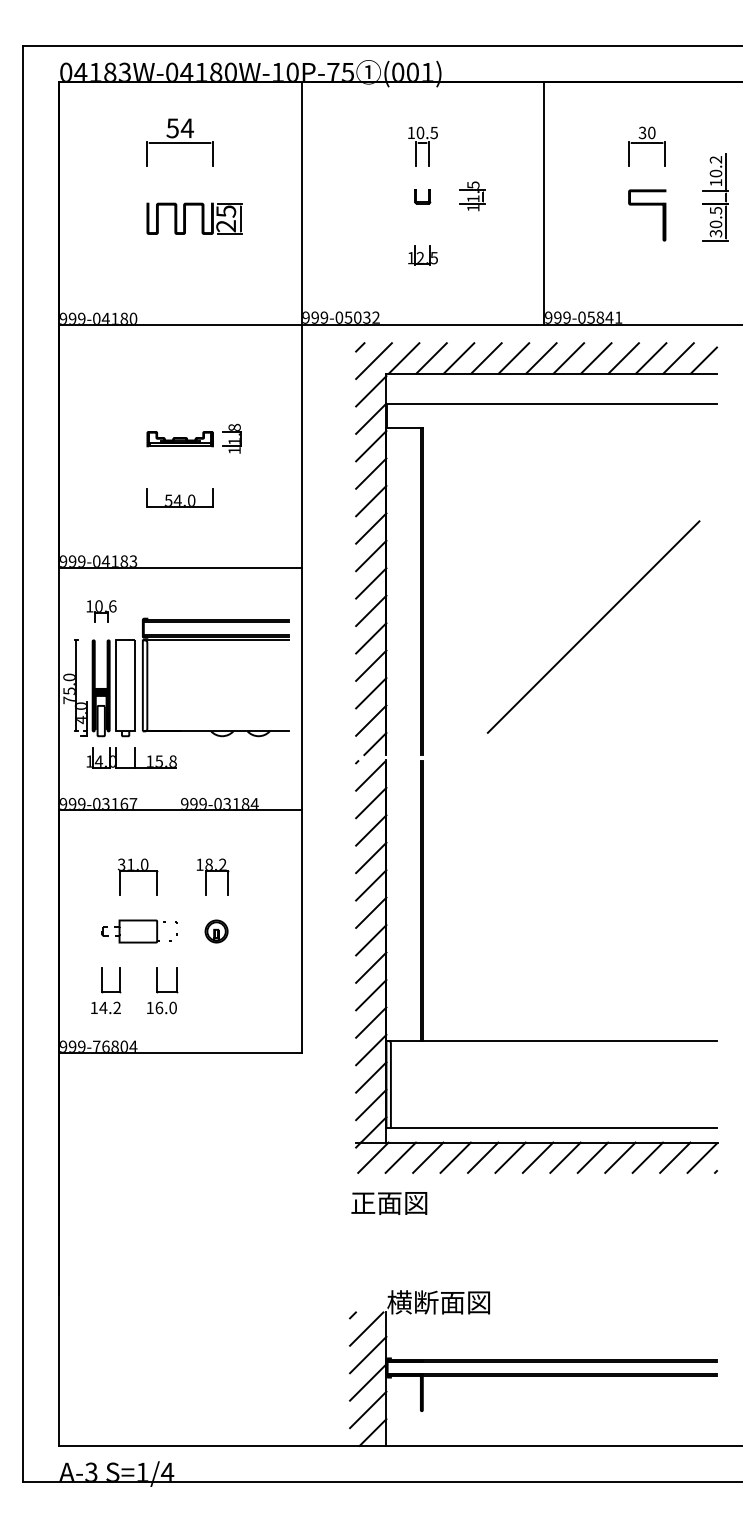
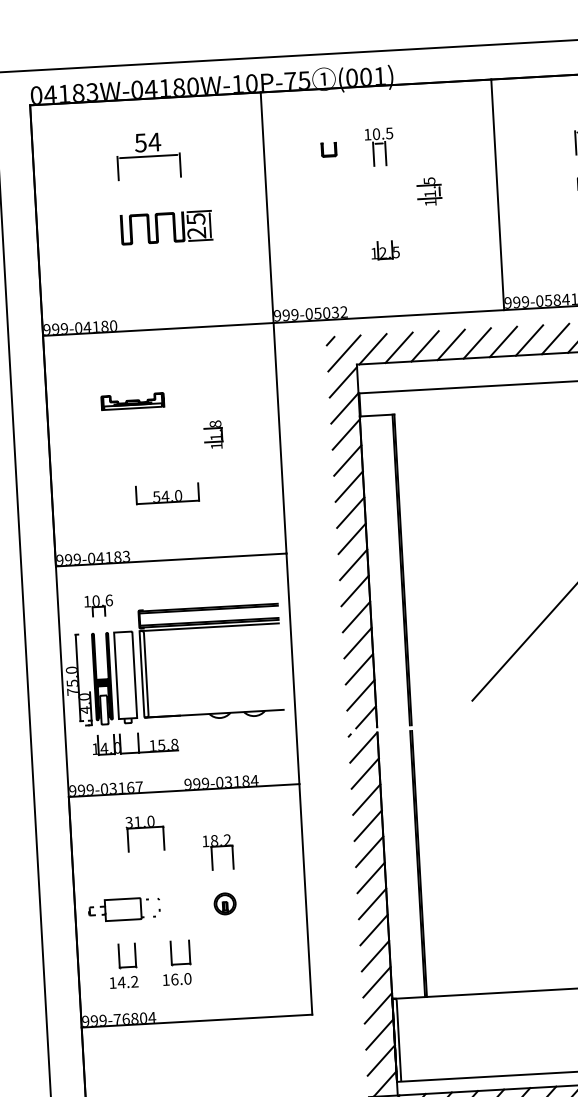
part: (422, 196) -> (328, 149), moved
part: (179, 439) -> (132, 401), moved
part: (137, 876) -> (144, 833), moved
part: (139, 931) -> (124, 909), moved

